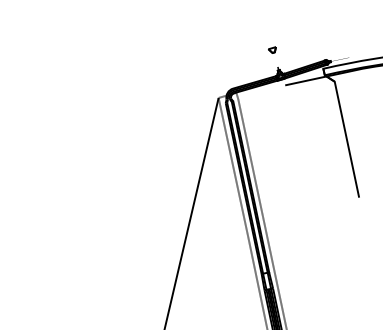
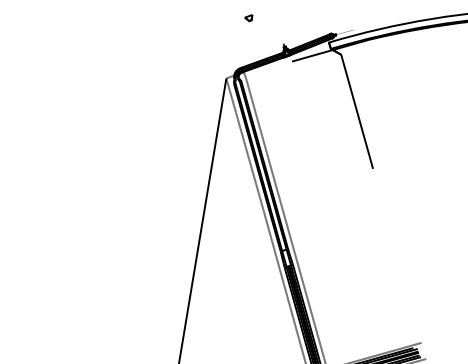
part: (271, 50) -> (248, 18), moved

